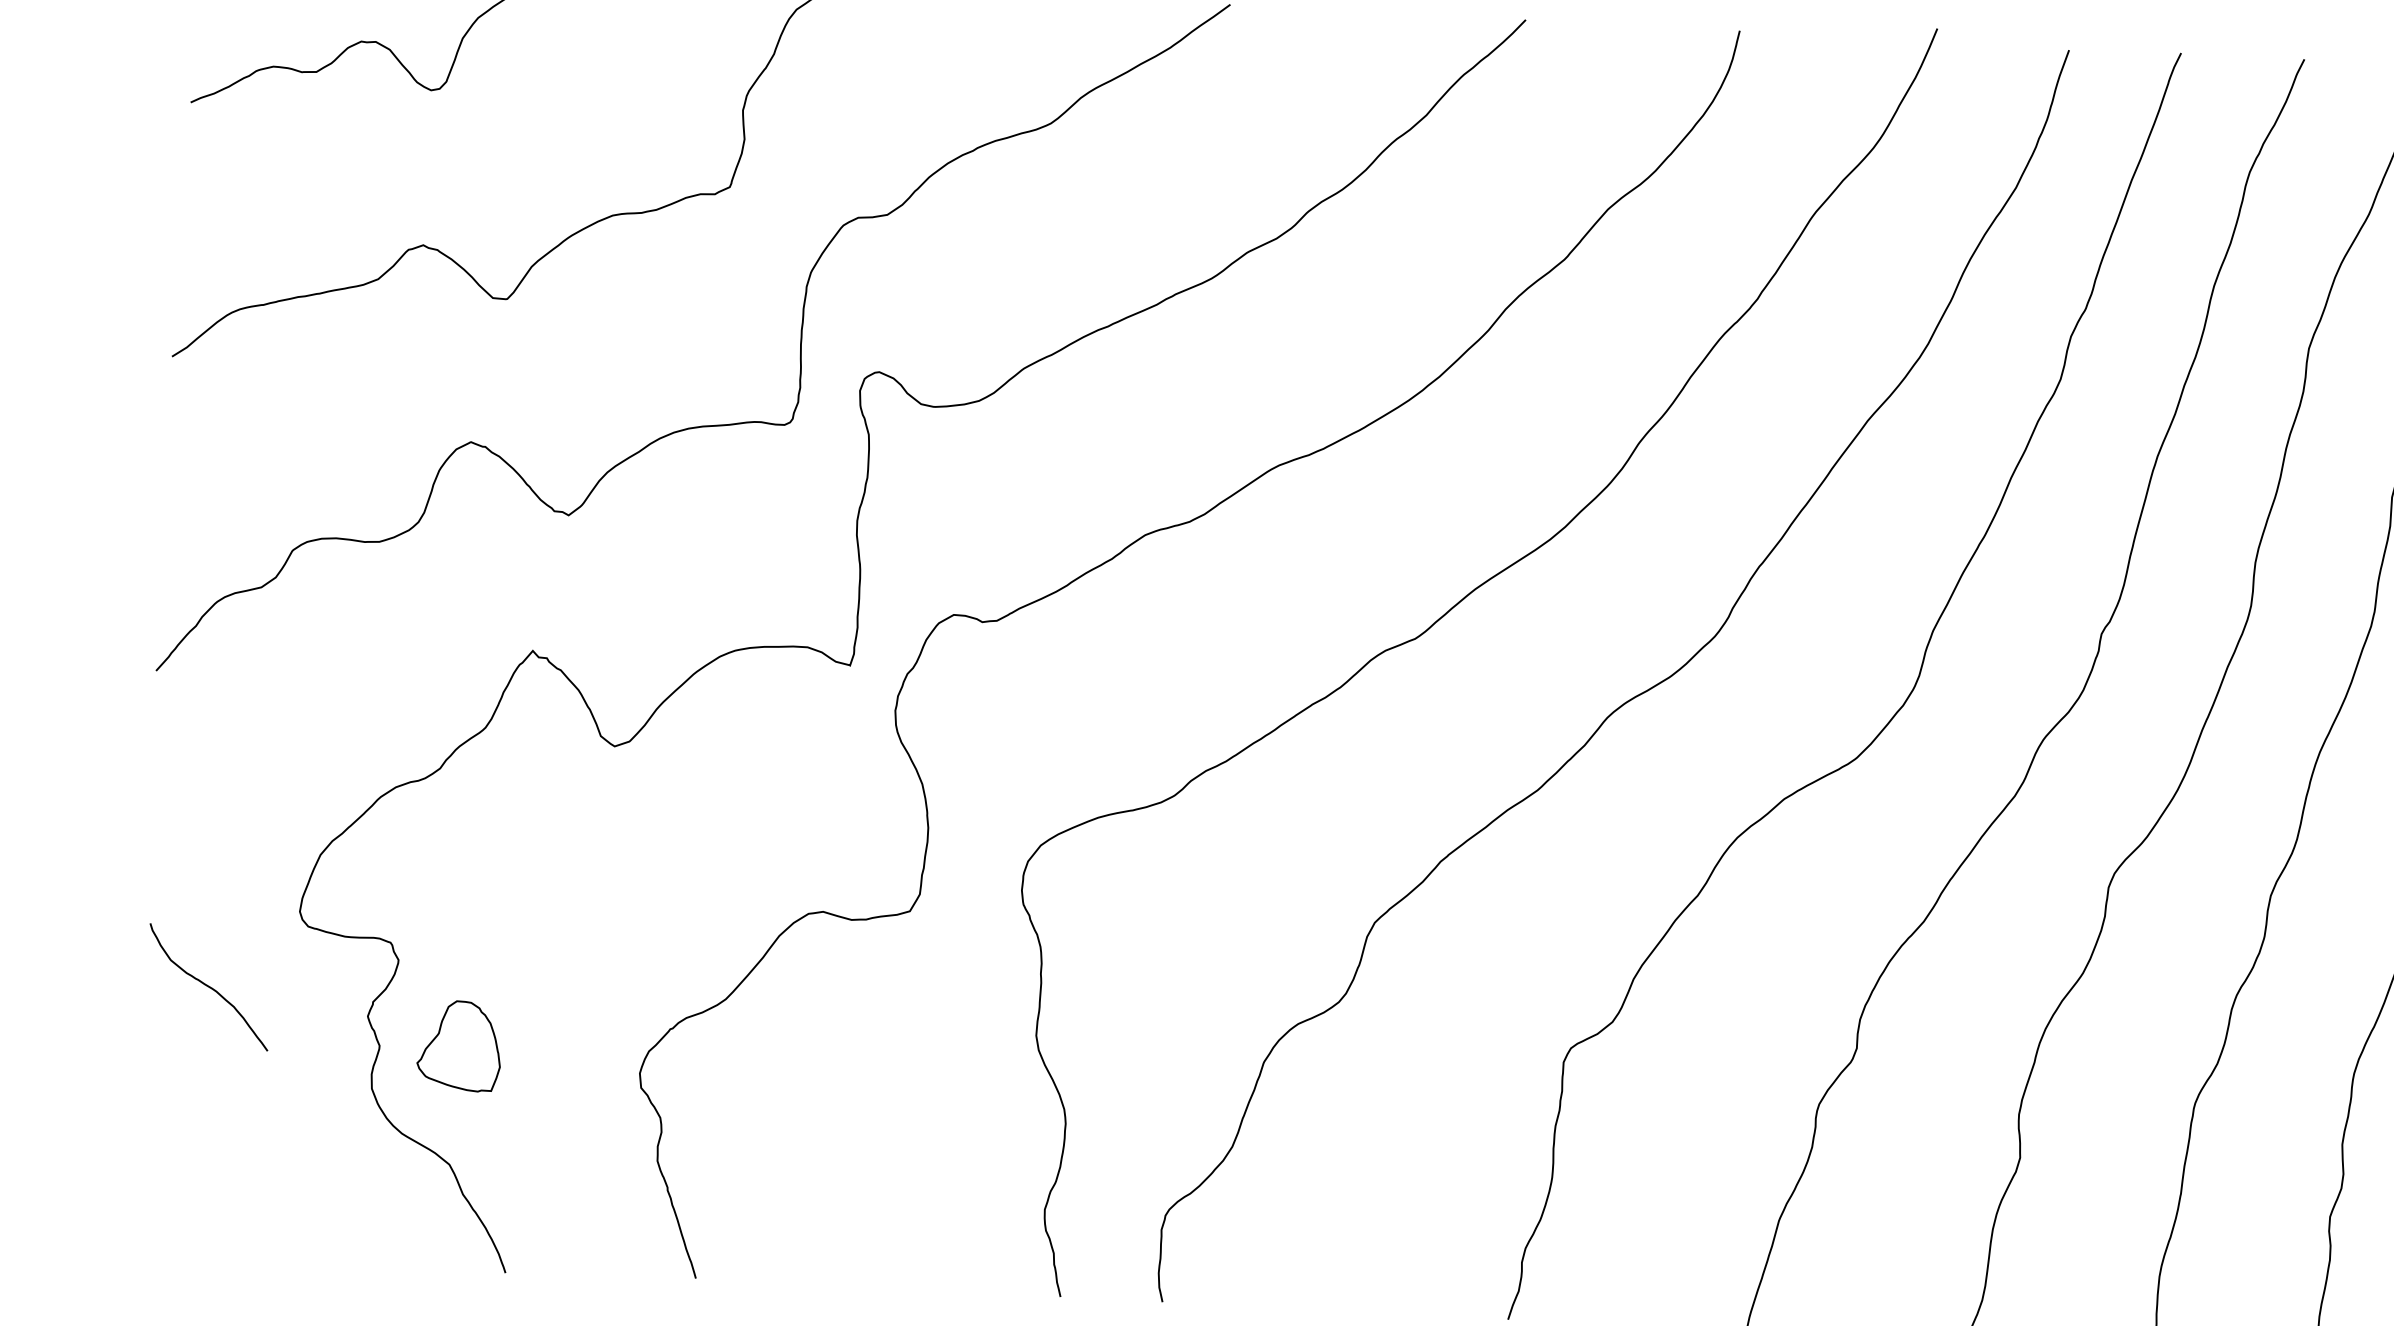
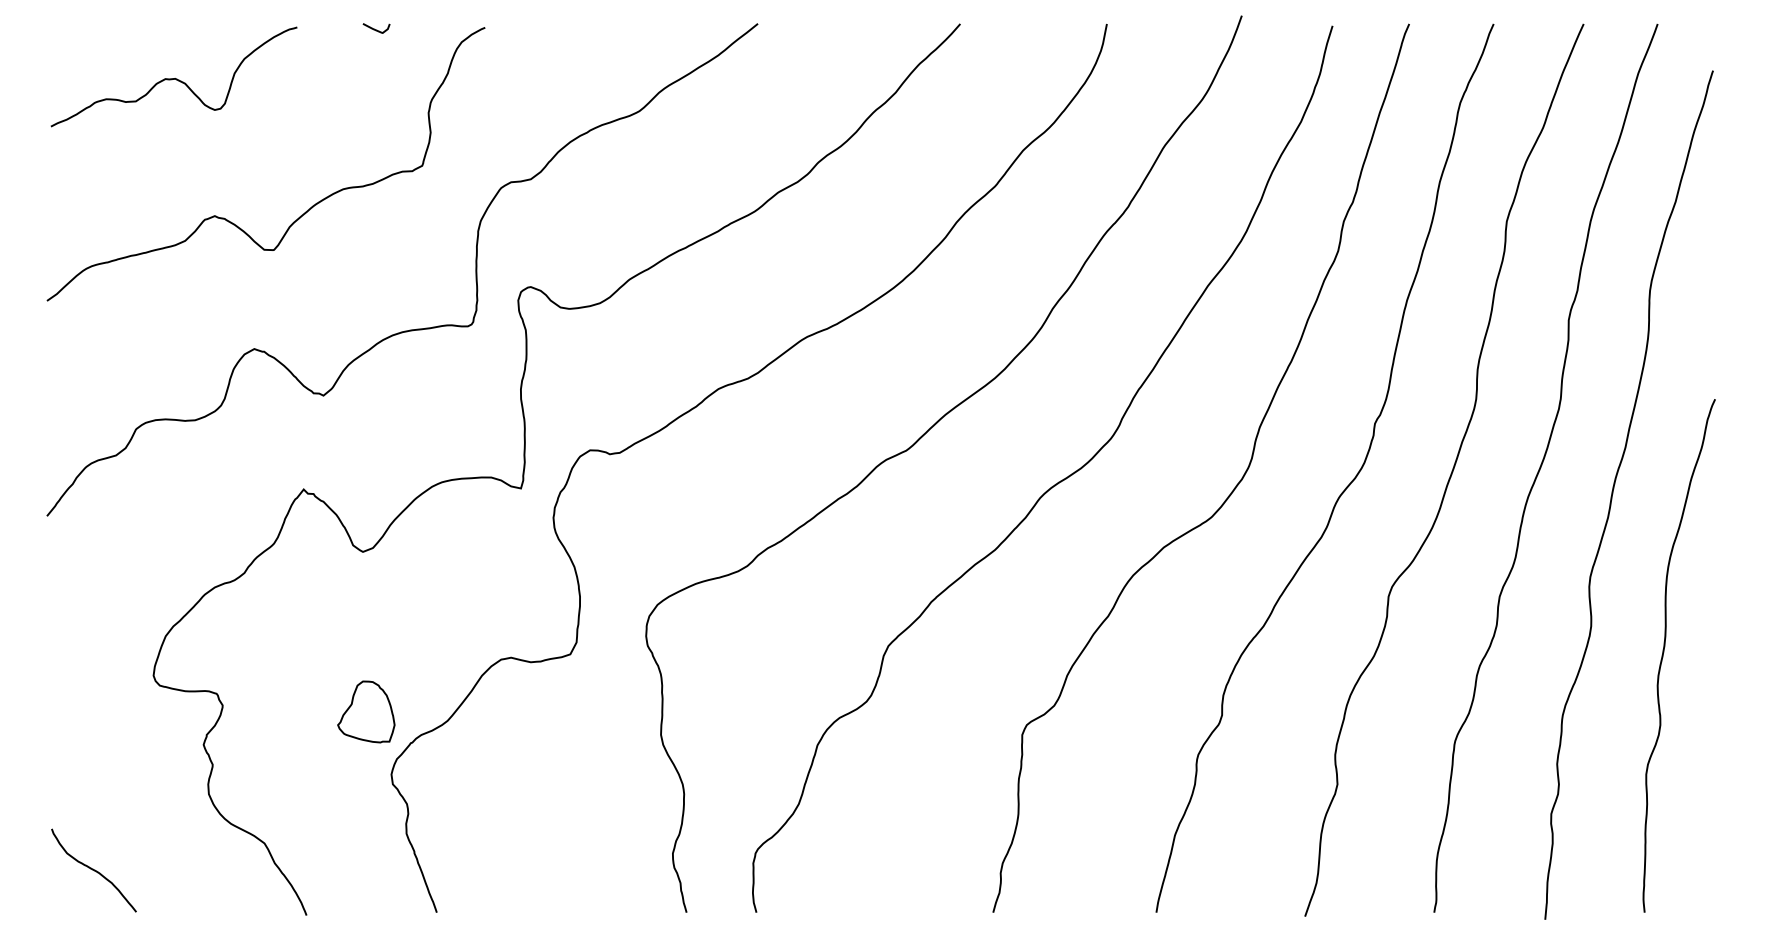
curve: (208, 987) -> (93, 870), moved
part: (459, 1045) -> (366, 711), moved

